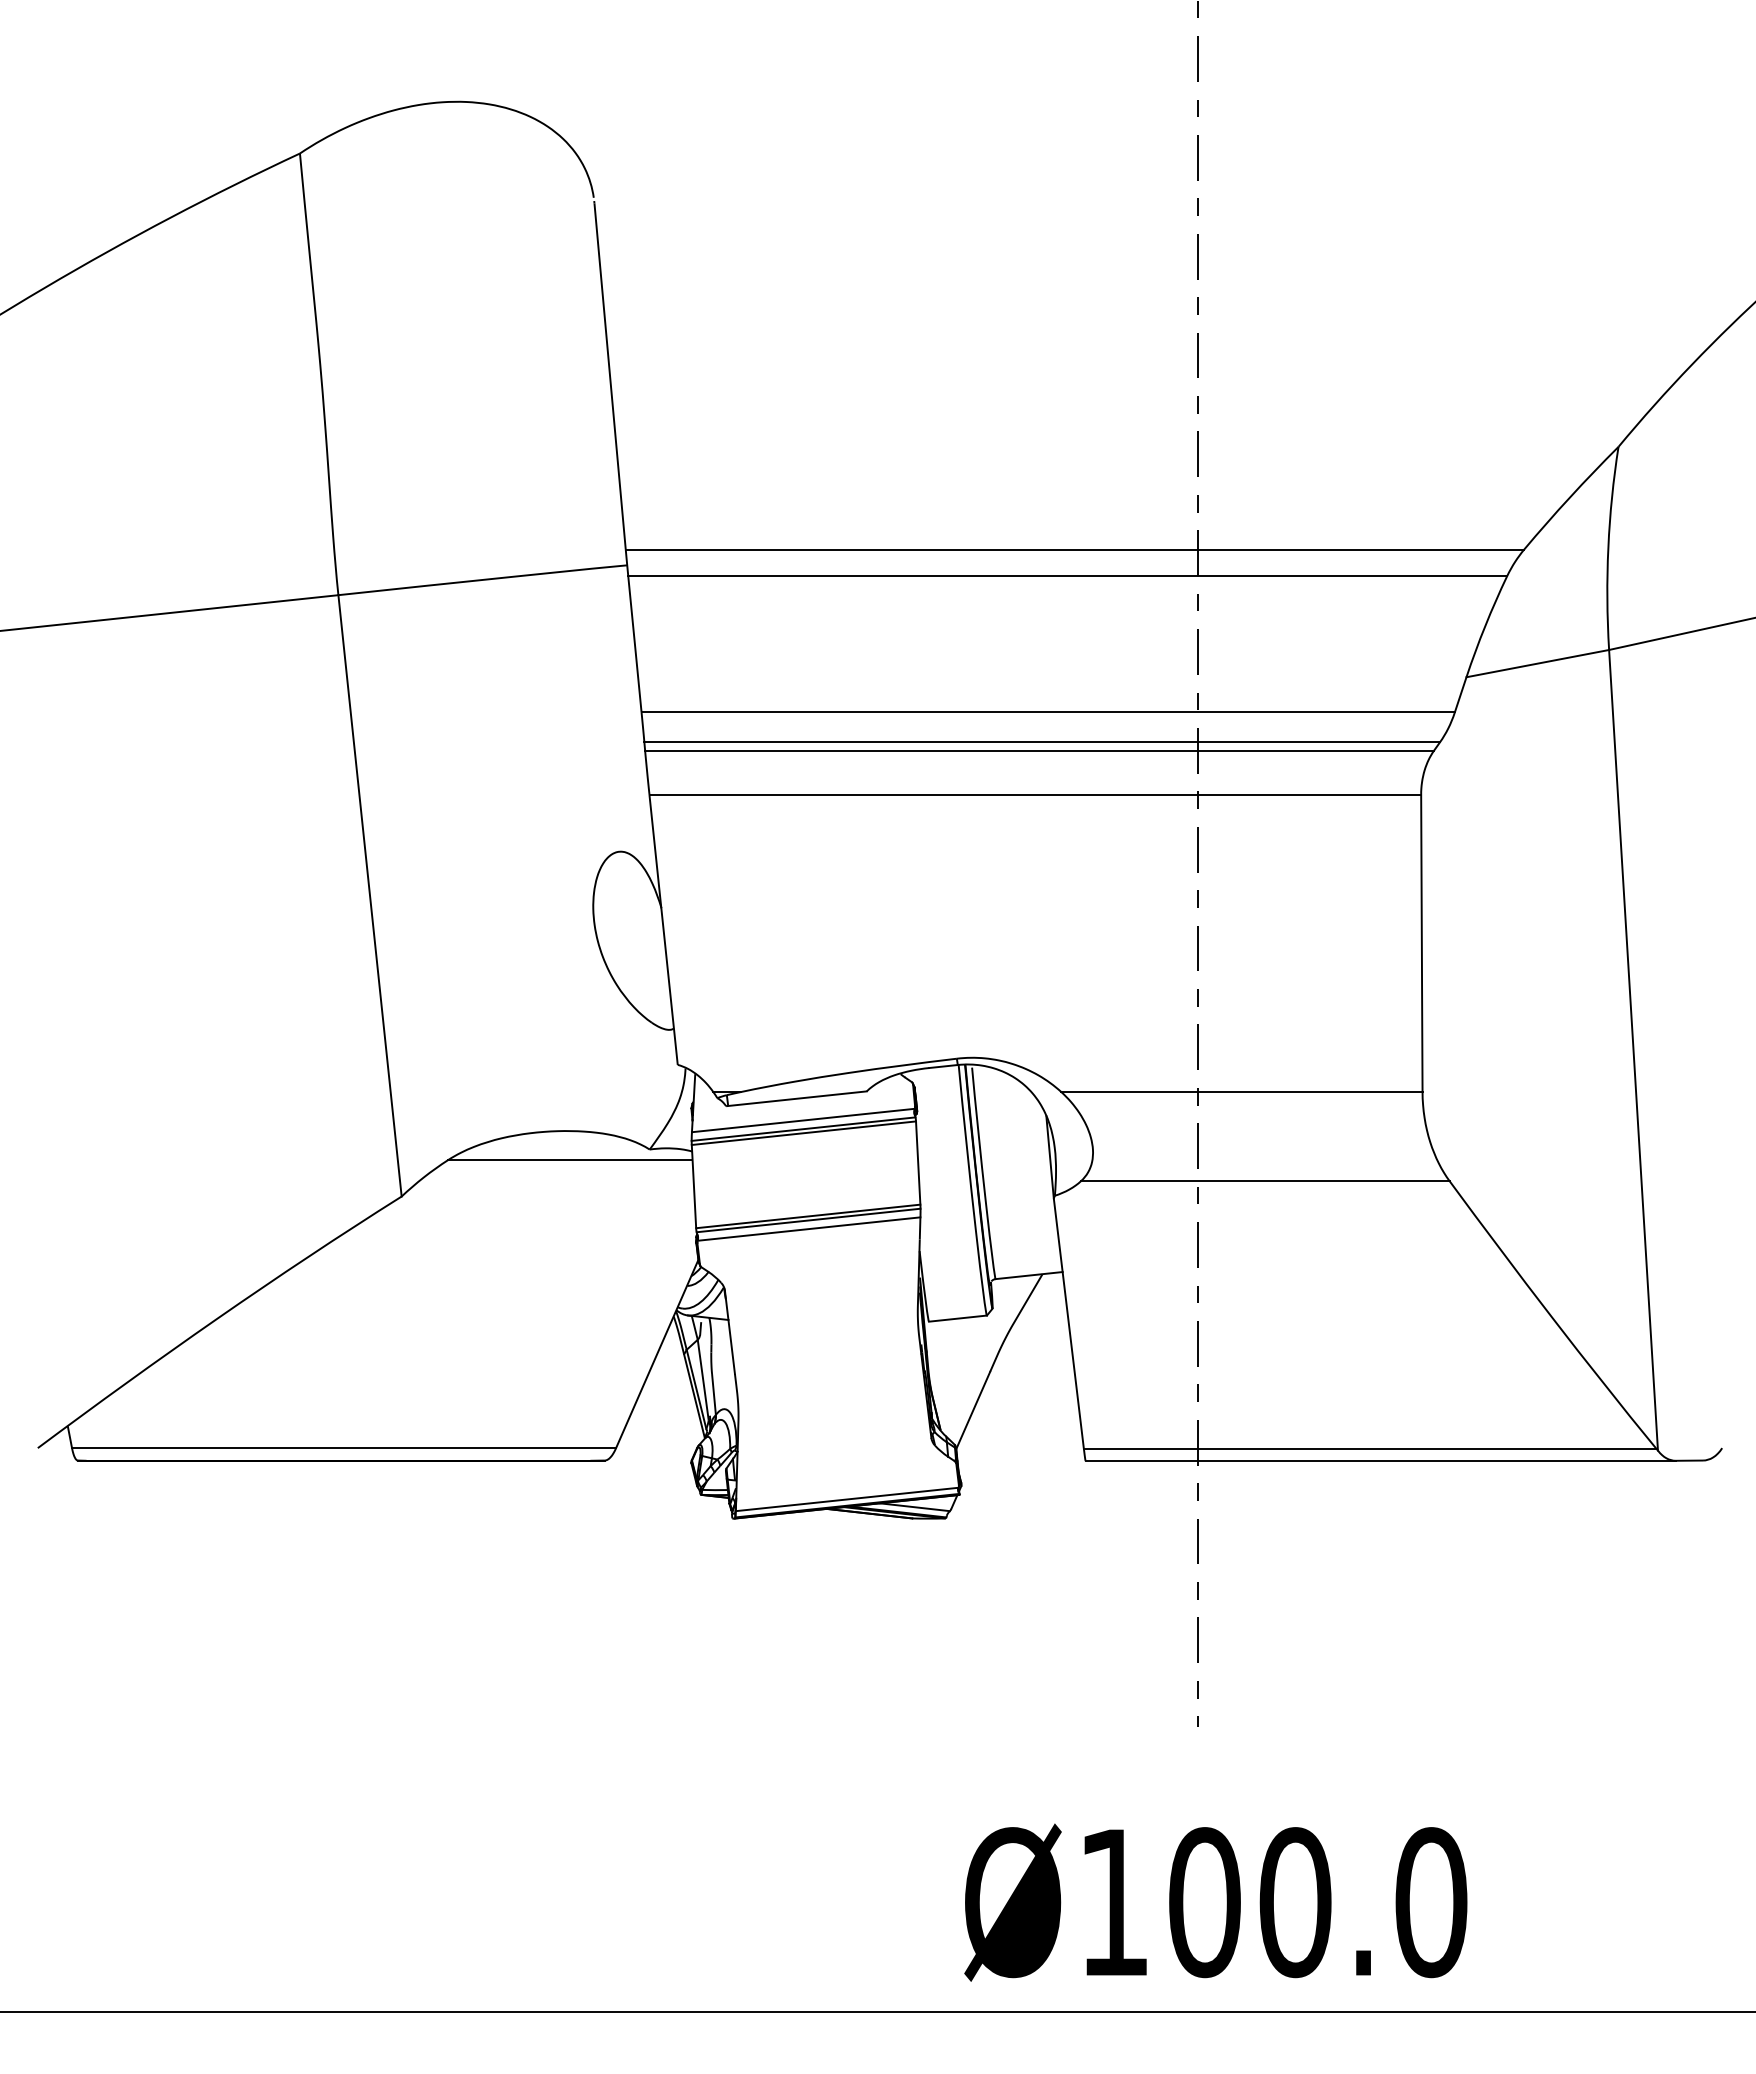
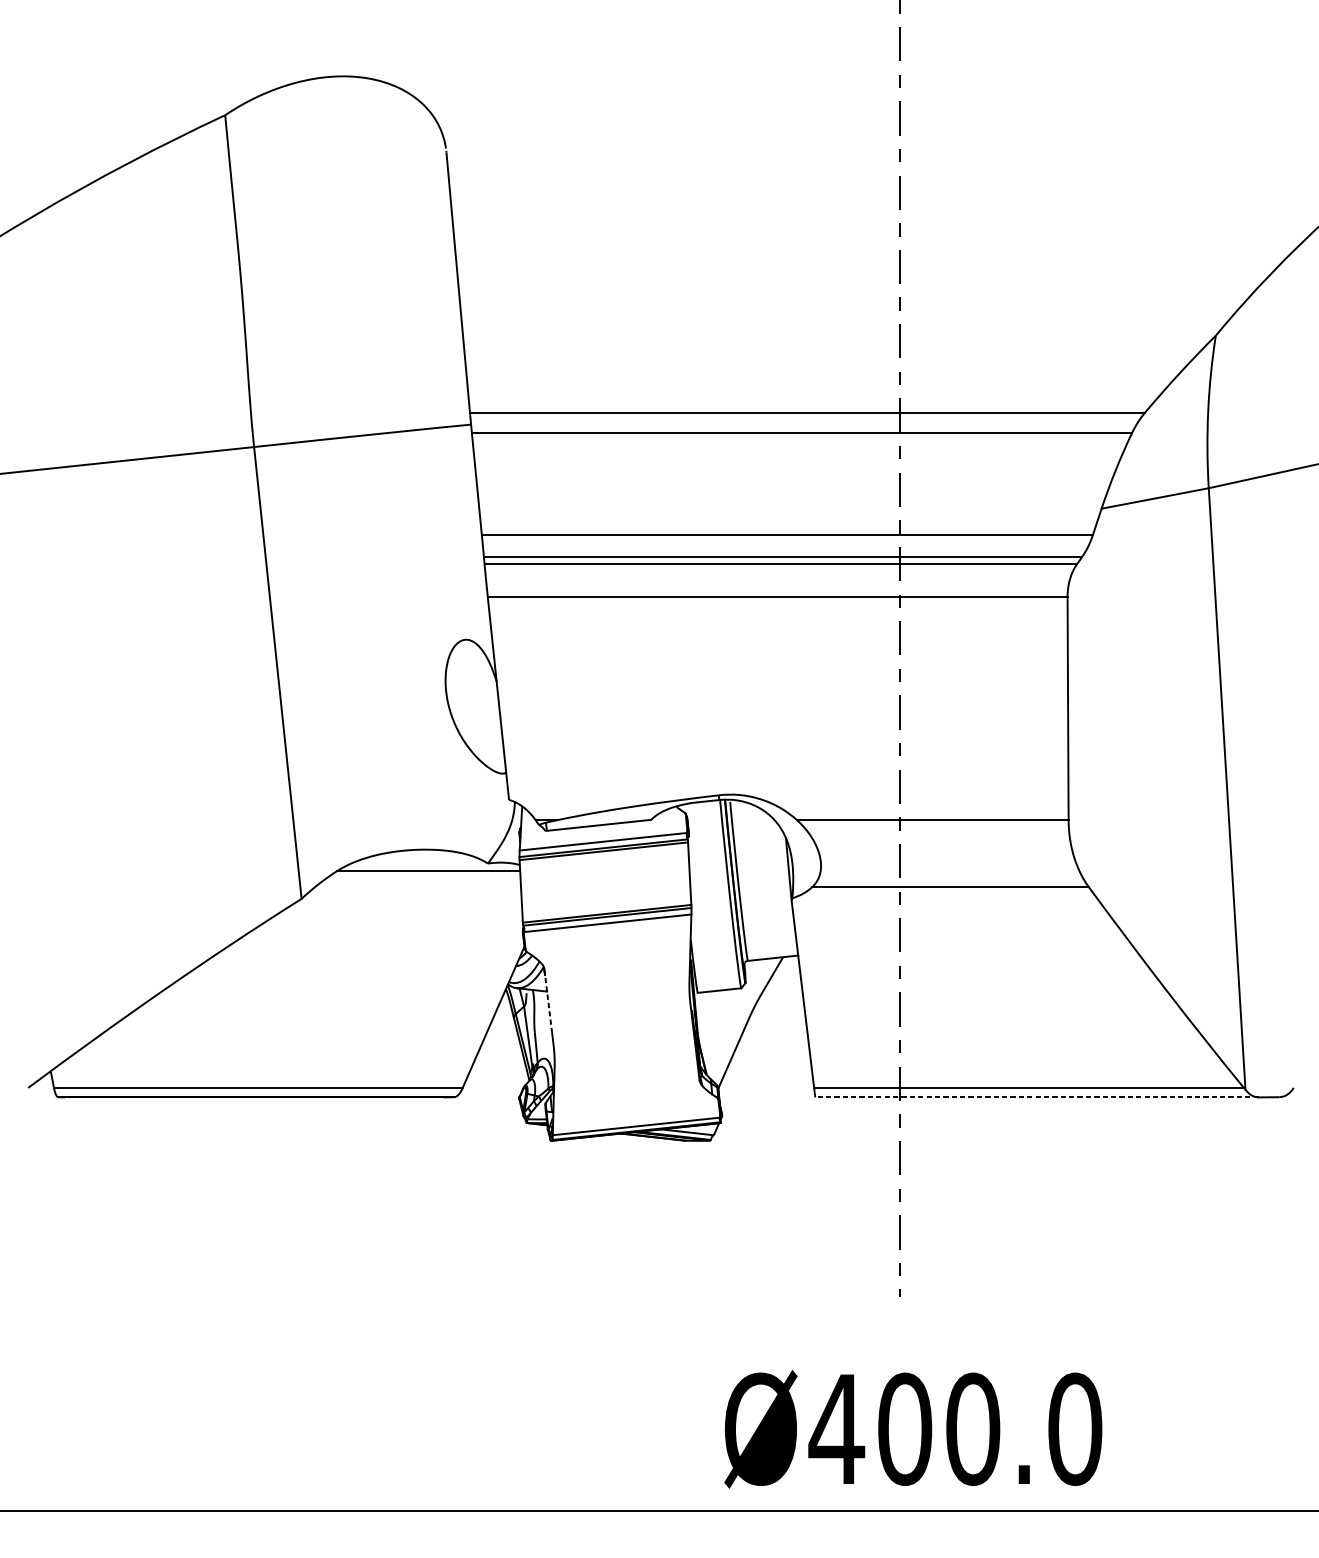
line: (729, 1332) -> (547, 1001), solid -> dashed
line: (1380, 1460) -> (1037, 1097), solid -> dashed
text: (1113, 1902) -> (836, 1429), Ø100.0 -> Ø400.0

